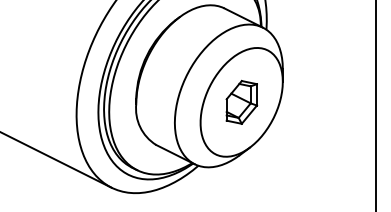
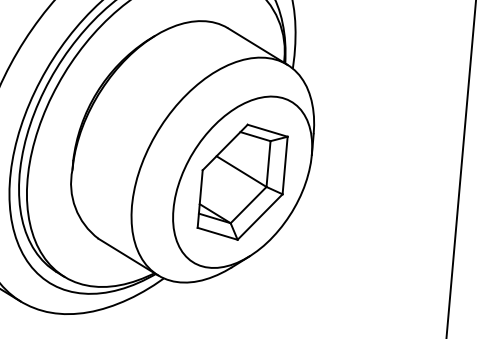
part: (241, 102) -> (242, 182), size x1.67

